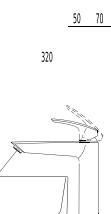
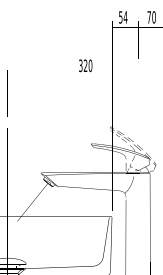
text: (78, 18) -> (125, 17), 50 -> 54

